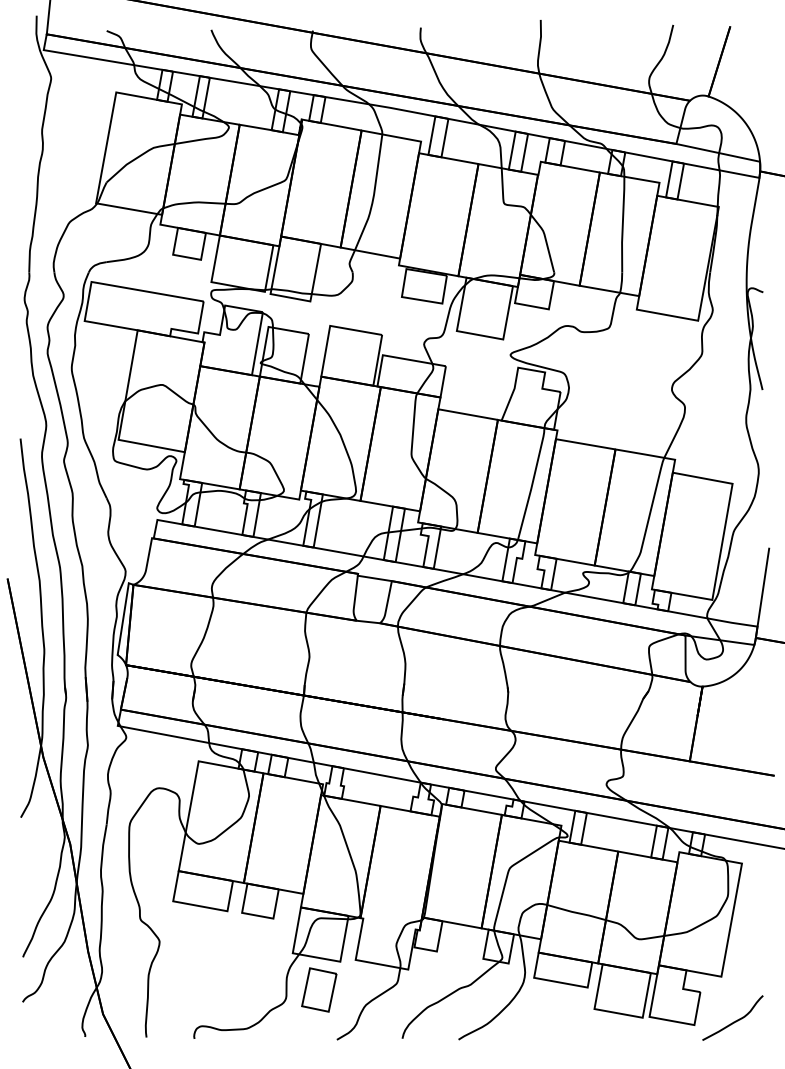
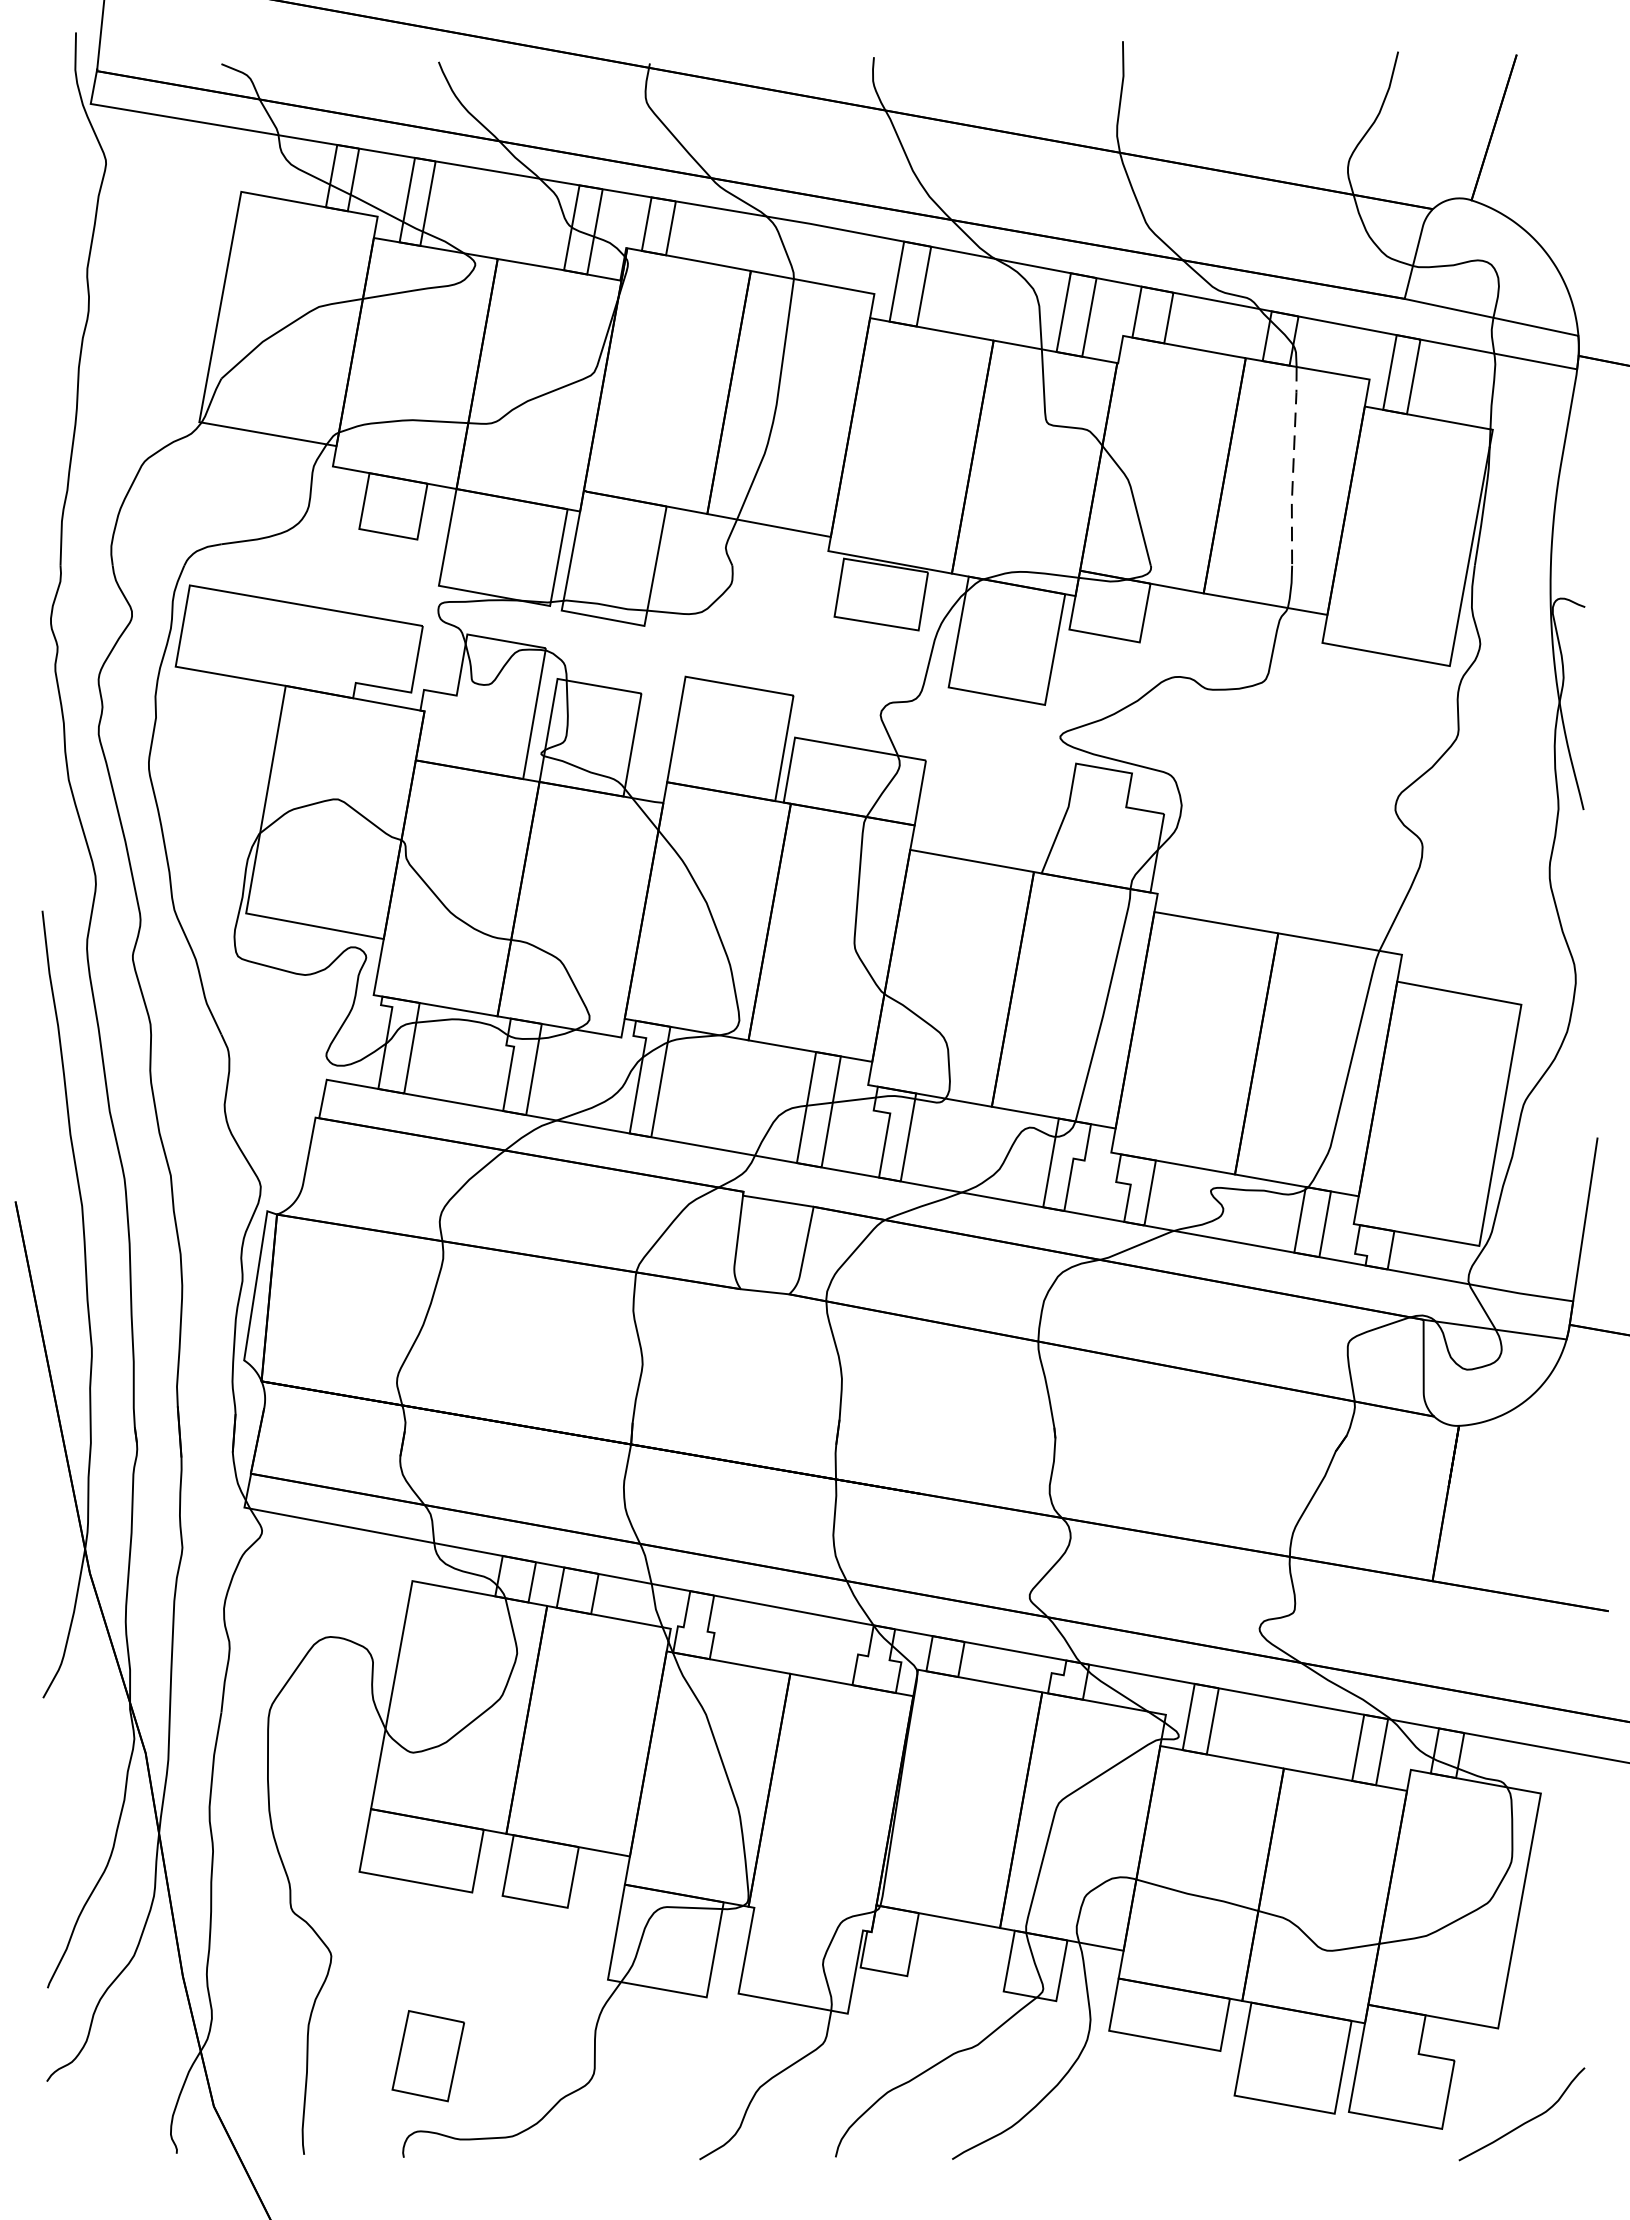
line: (622, 224) -> (1292, 466), solid -> dashed
part: (319, 989) -> (428, 2055), moved

